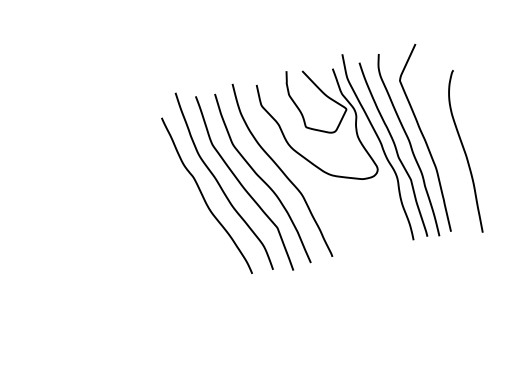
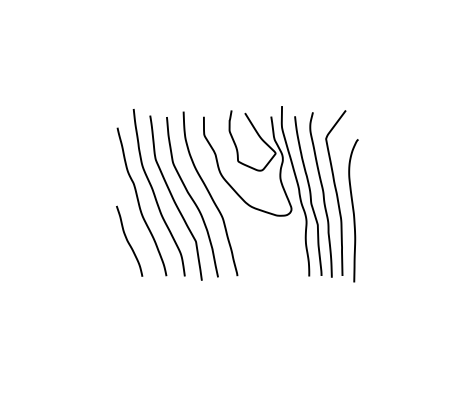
curve: (464, 151) -> (353, 210), moved
curve: (200, 242) -> (128, 240), added

